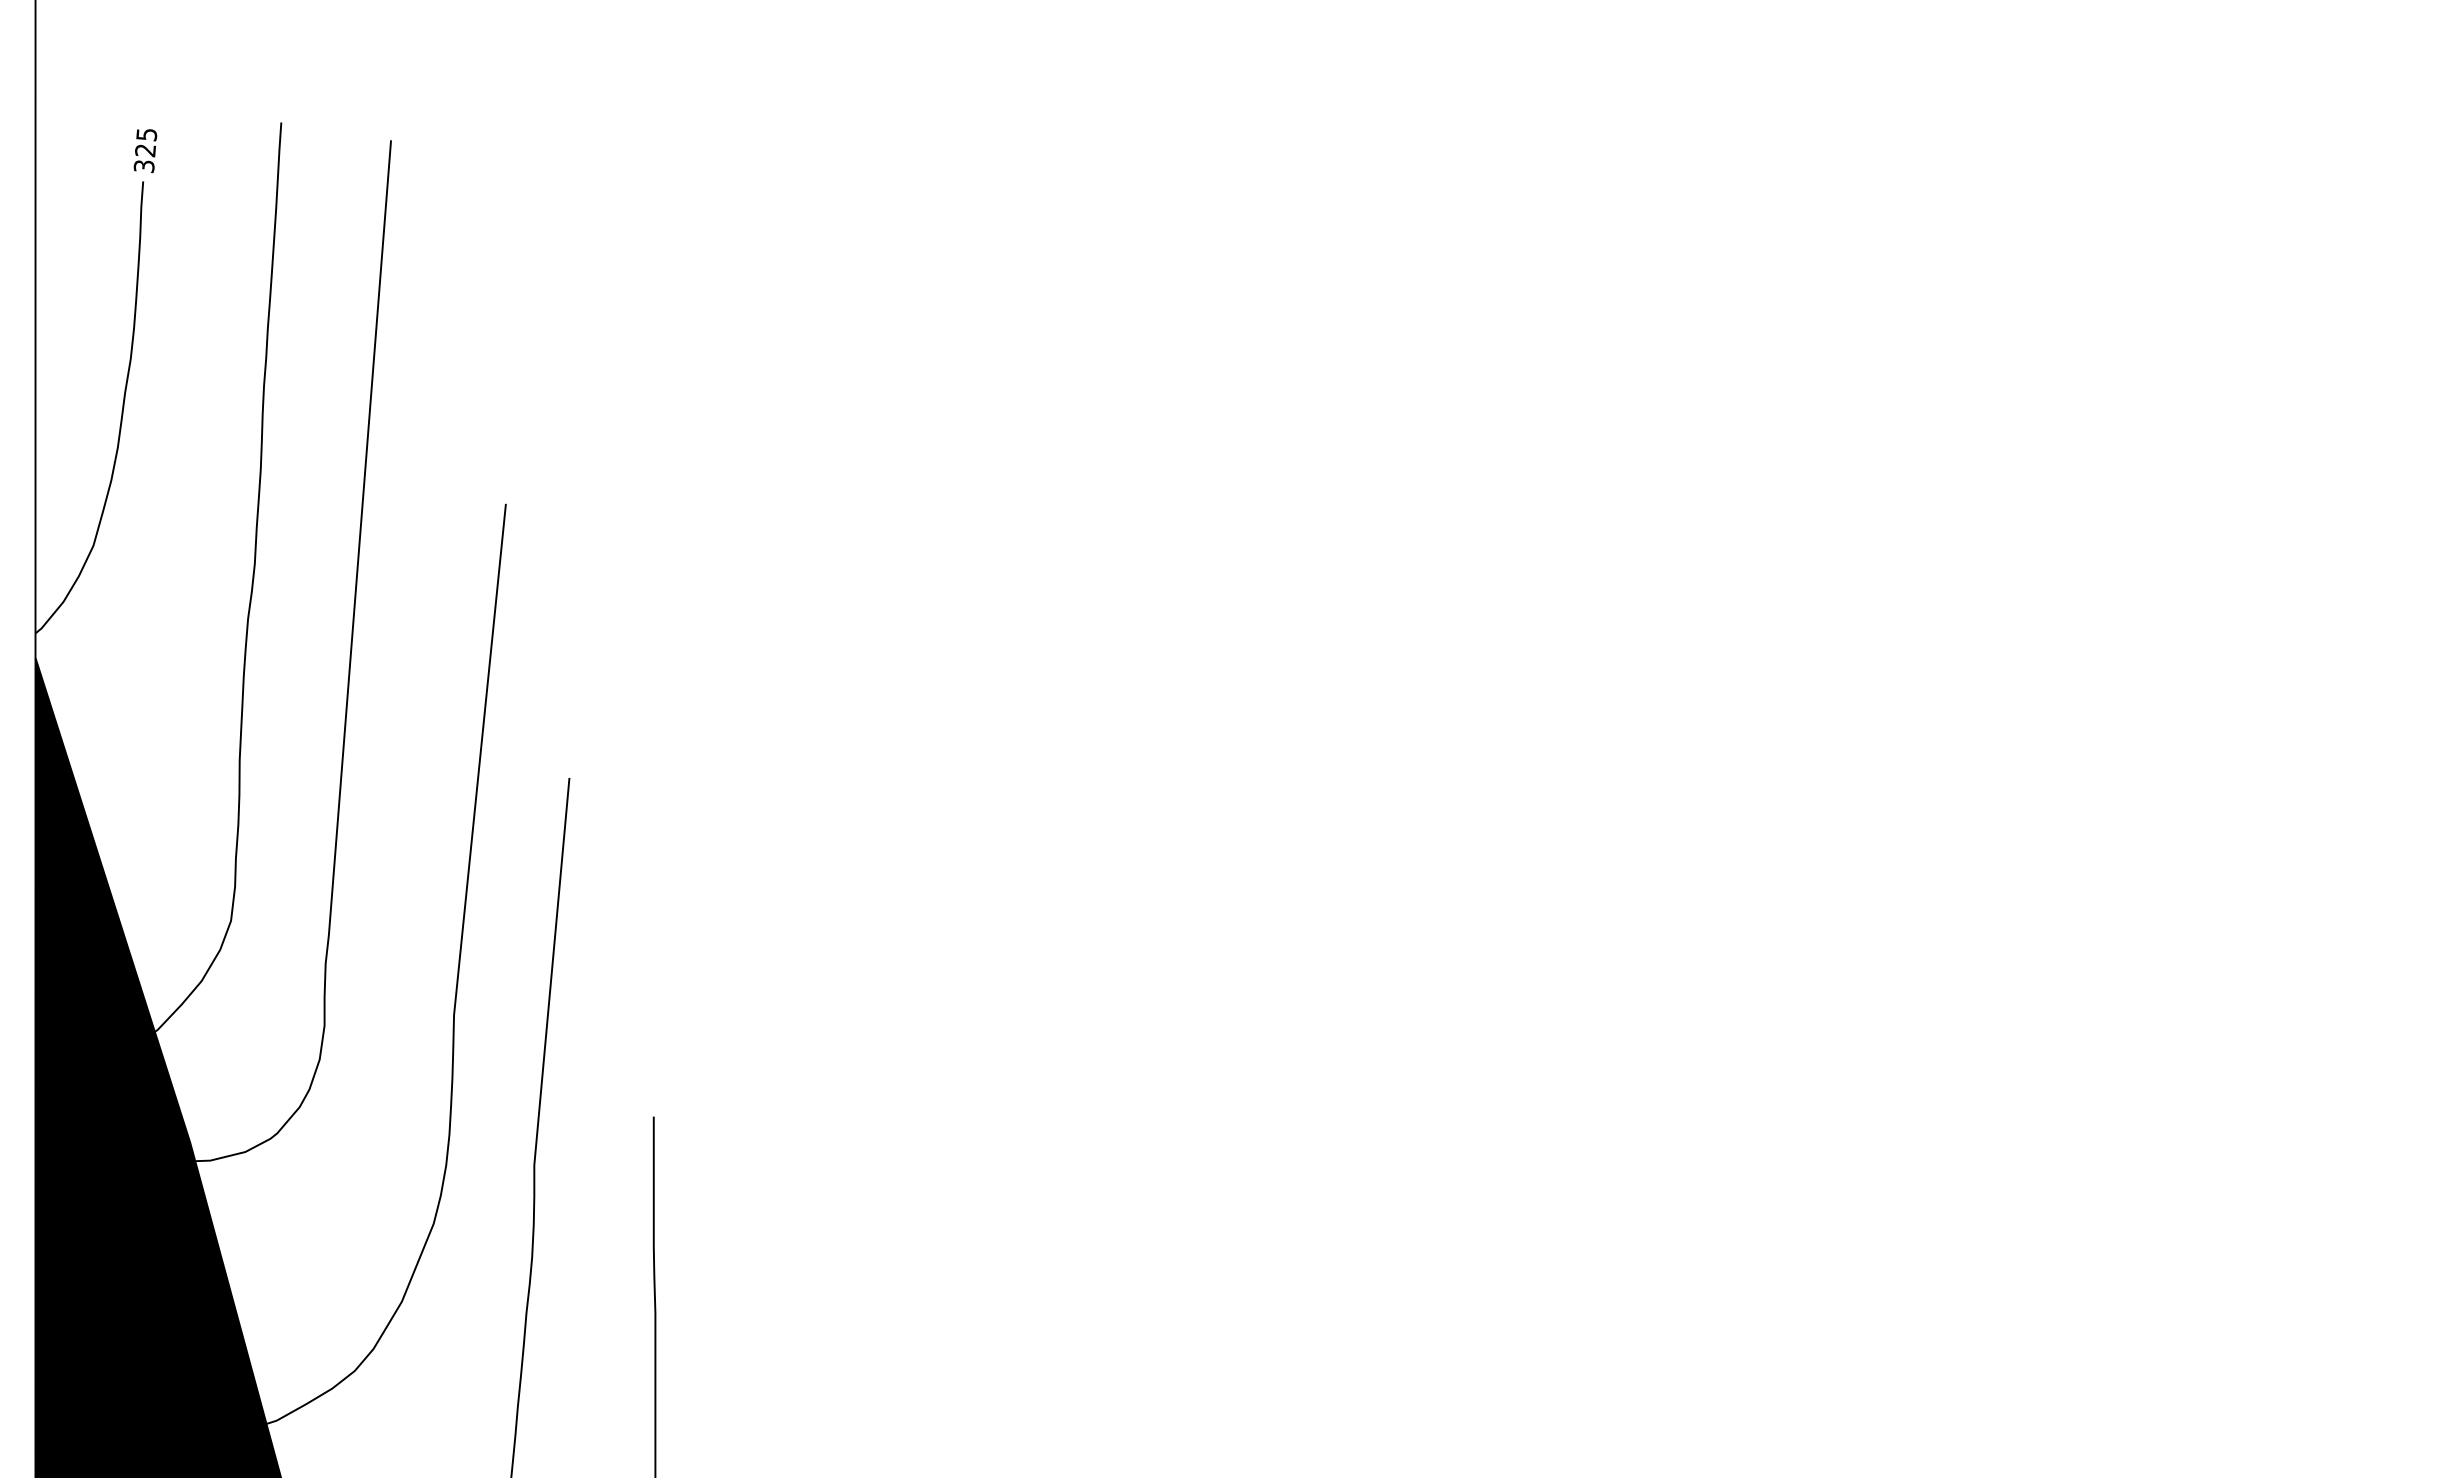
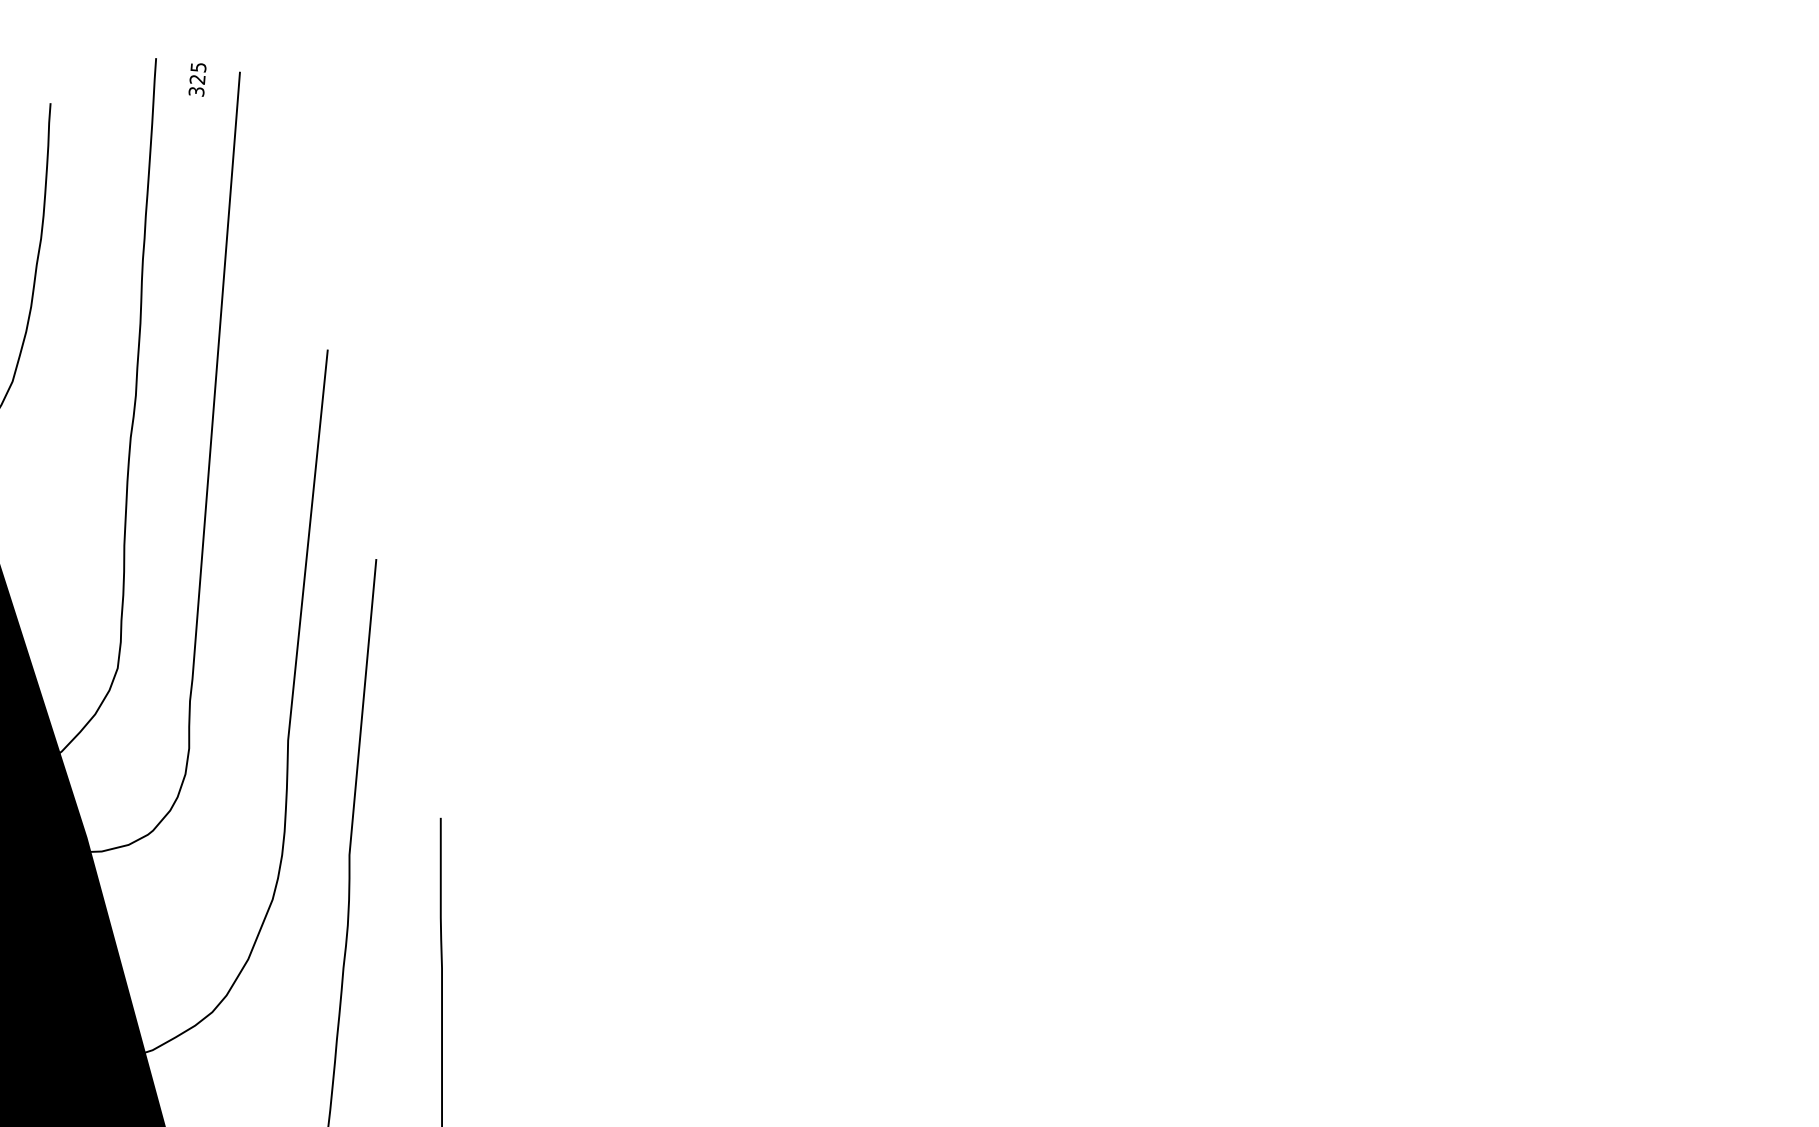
text: (145, 151) -> (197, 80), moved

